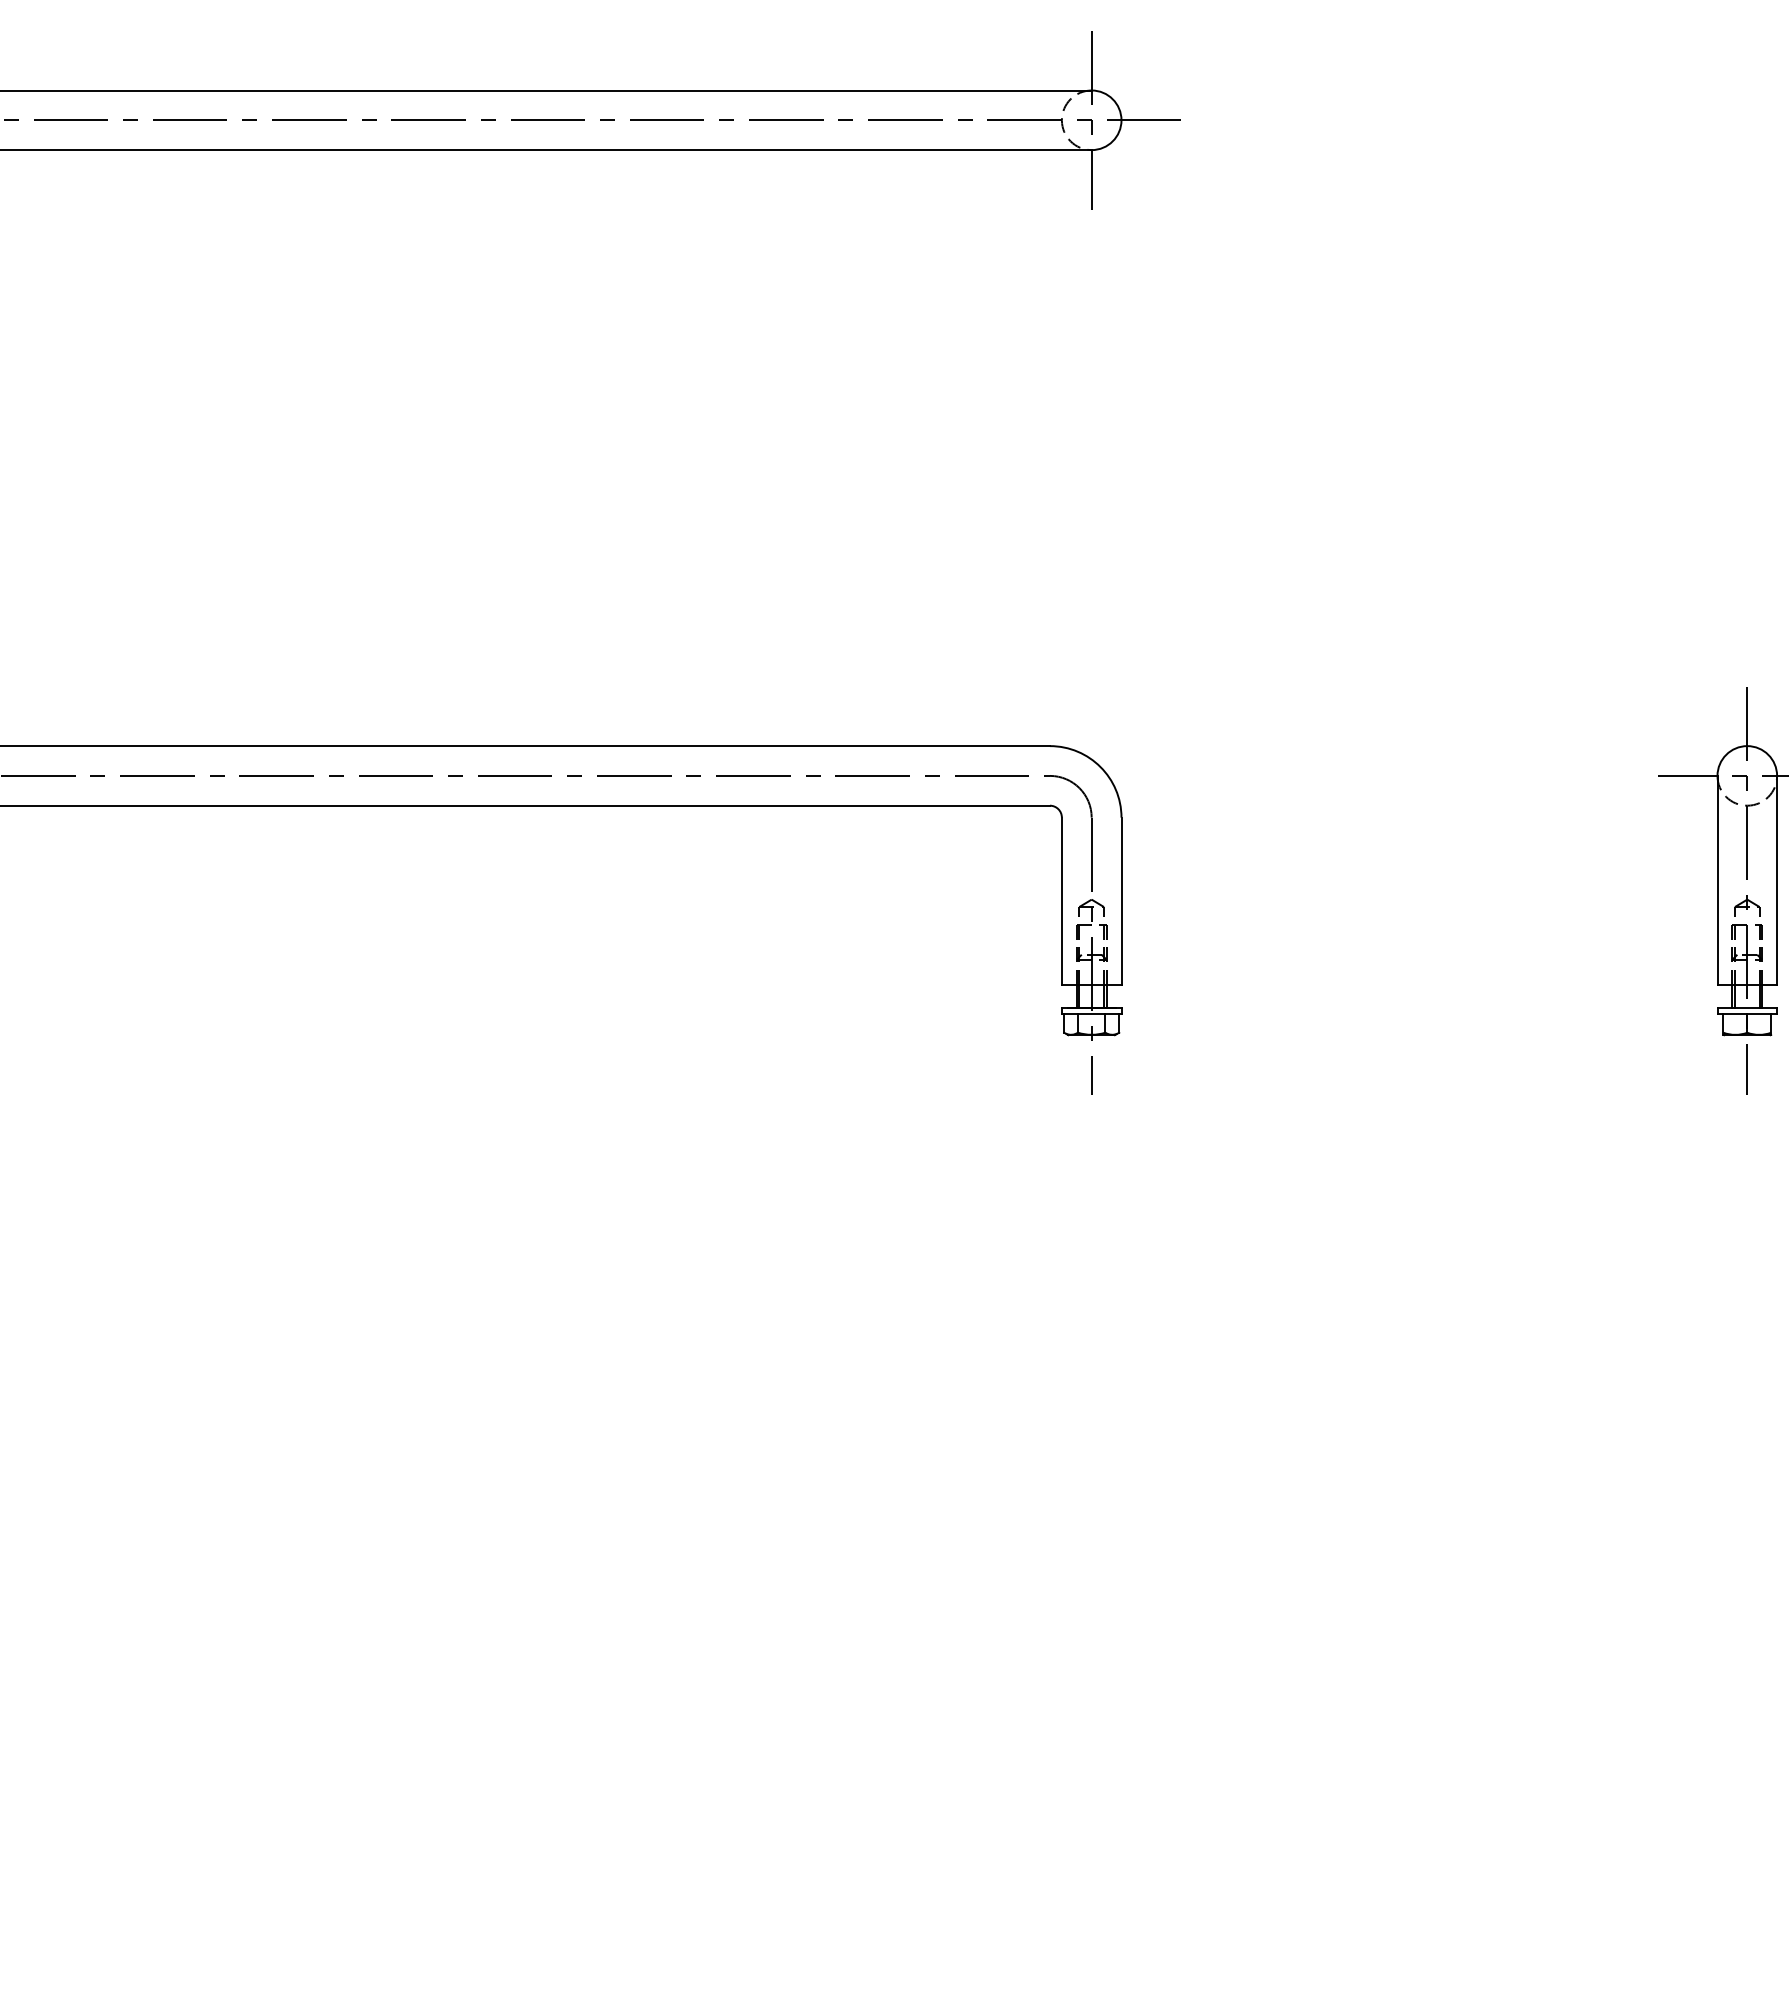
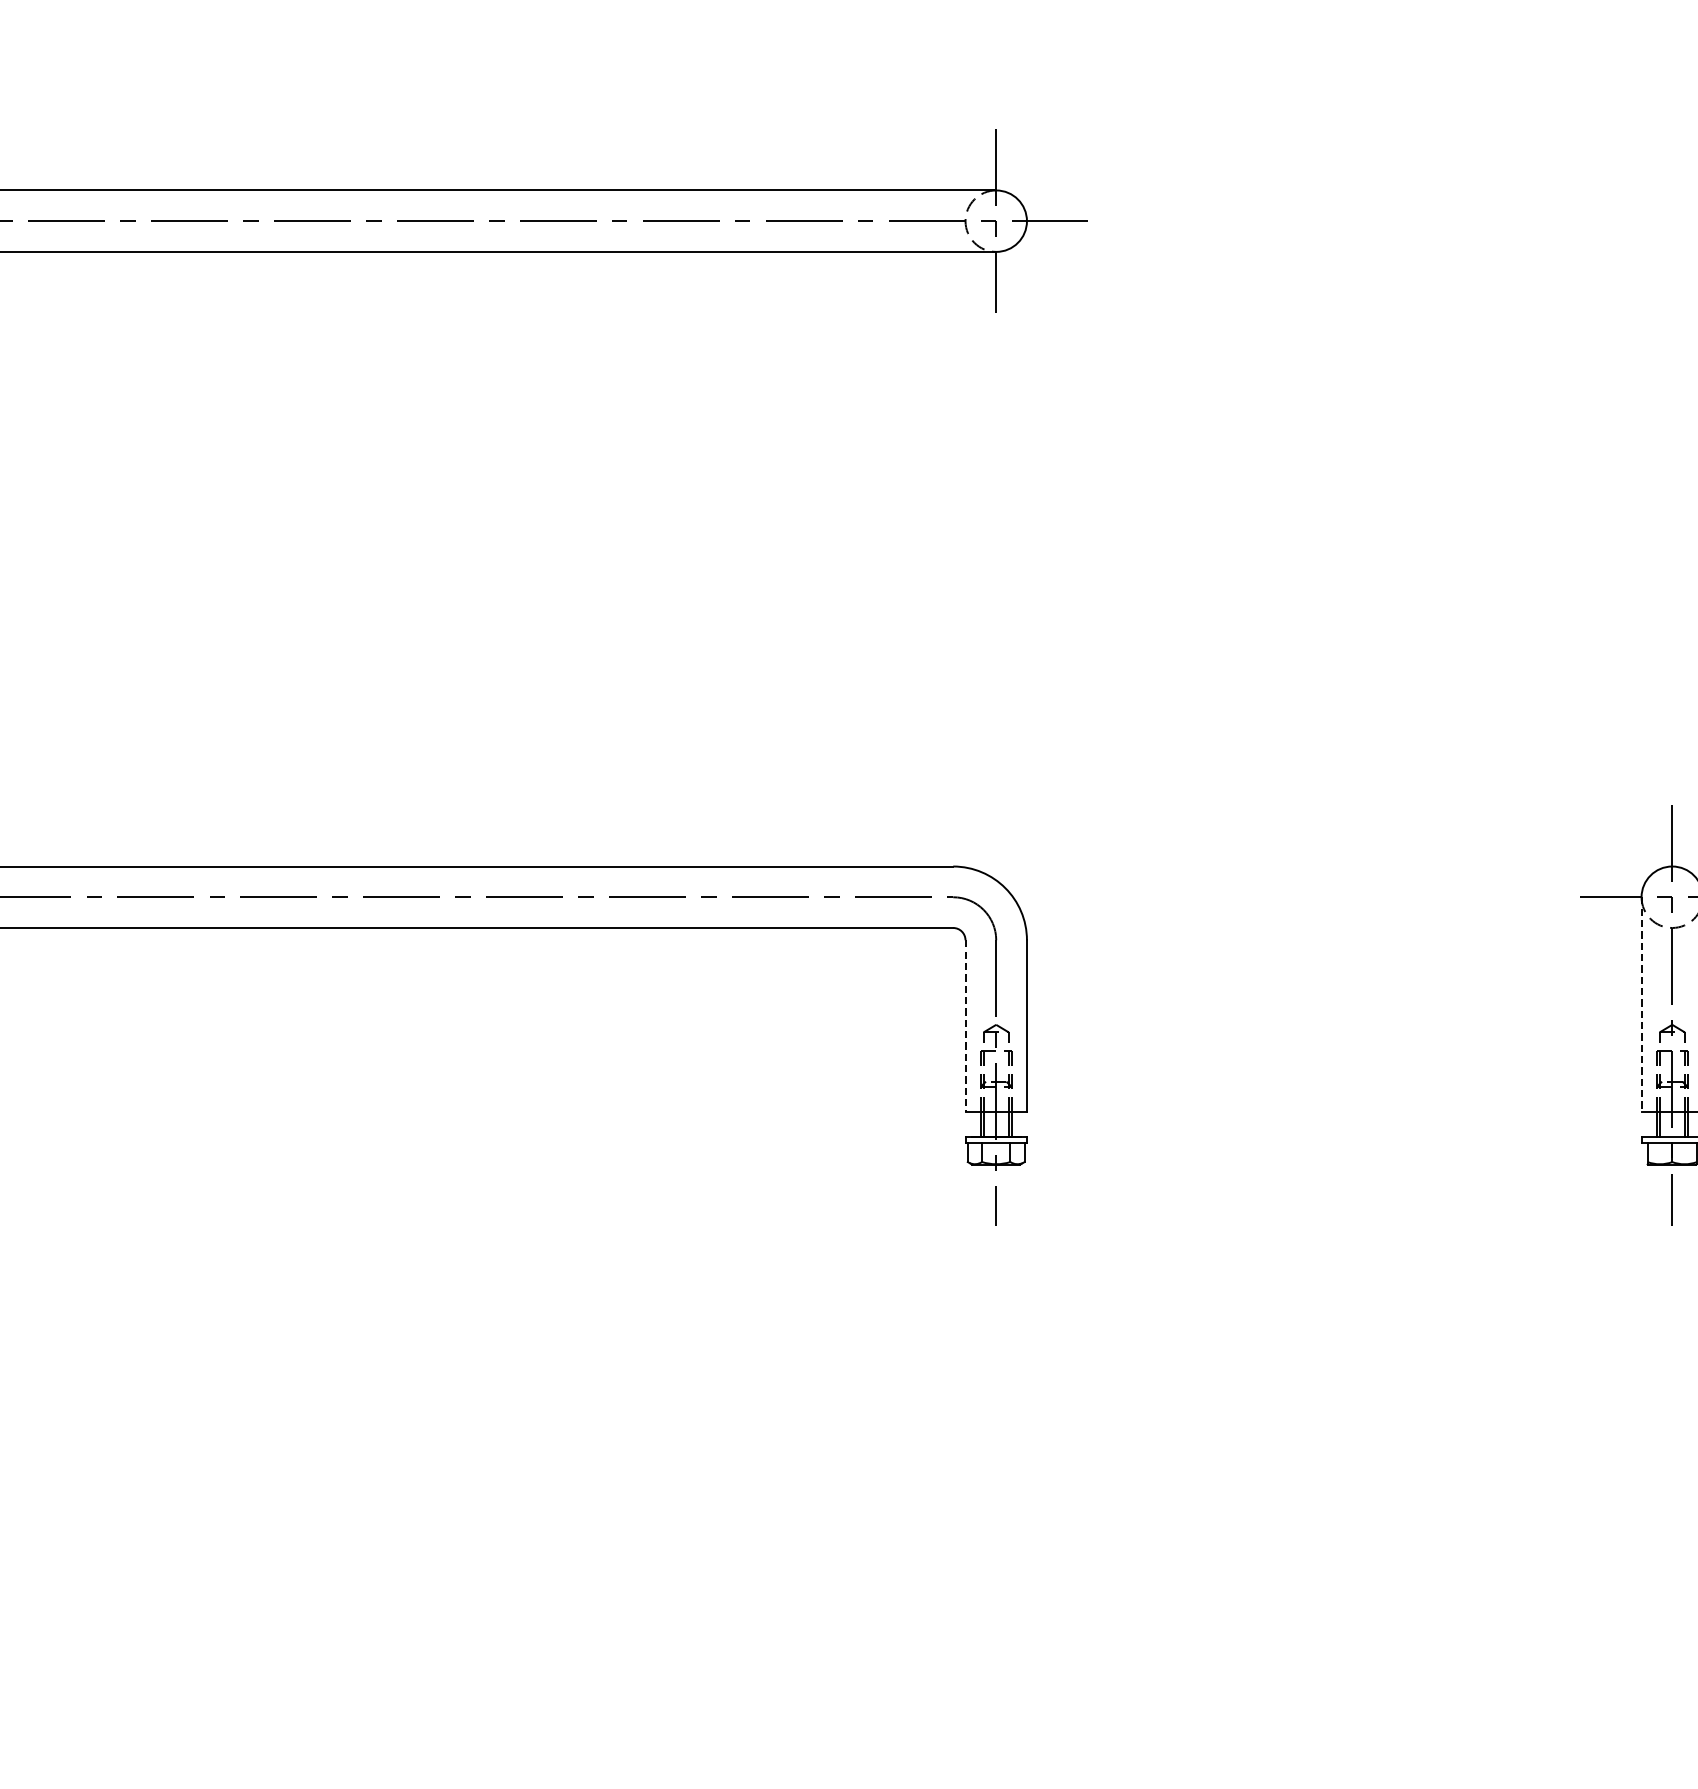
line: (1717, 880) -> (1641, 1005), solid -> dashed
line: (1061, 901) -> (965, 1026), solid -> dashed

